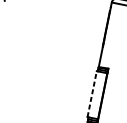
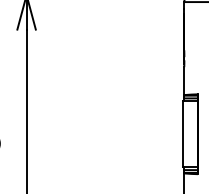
line: (92, 93) -> (182, 133), dashed -> solid

